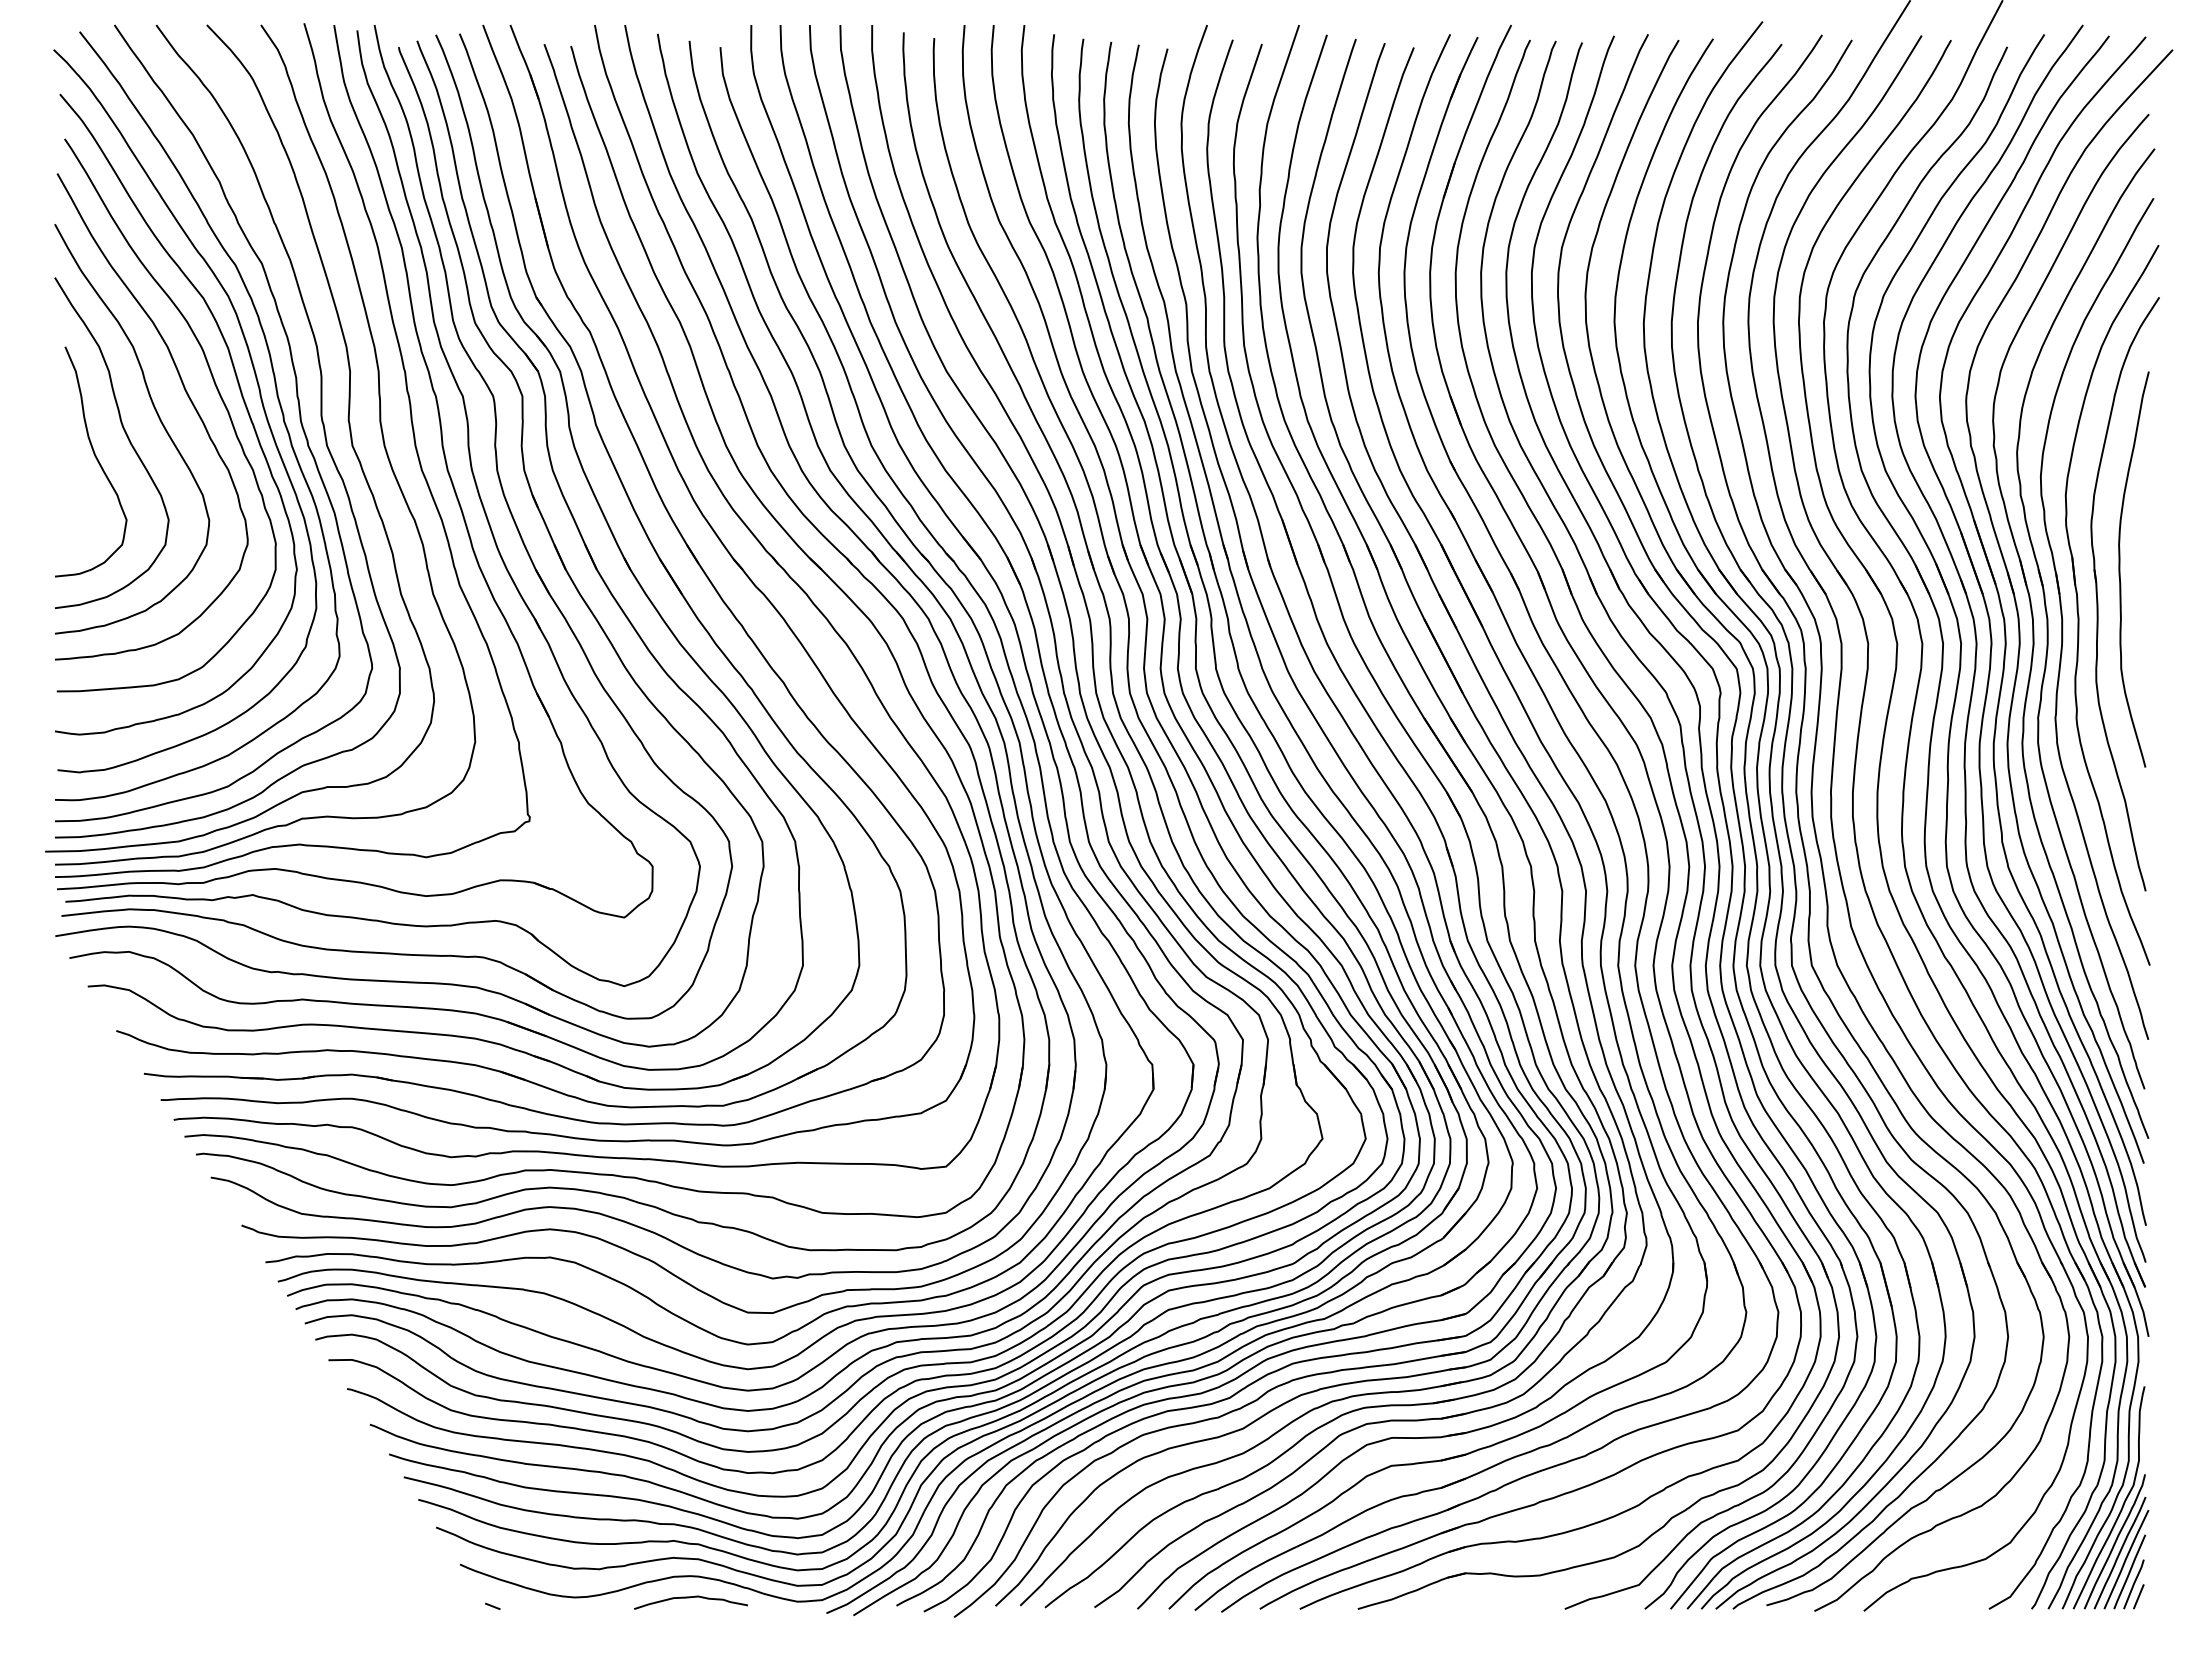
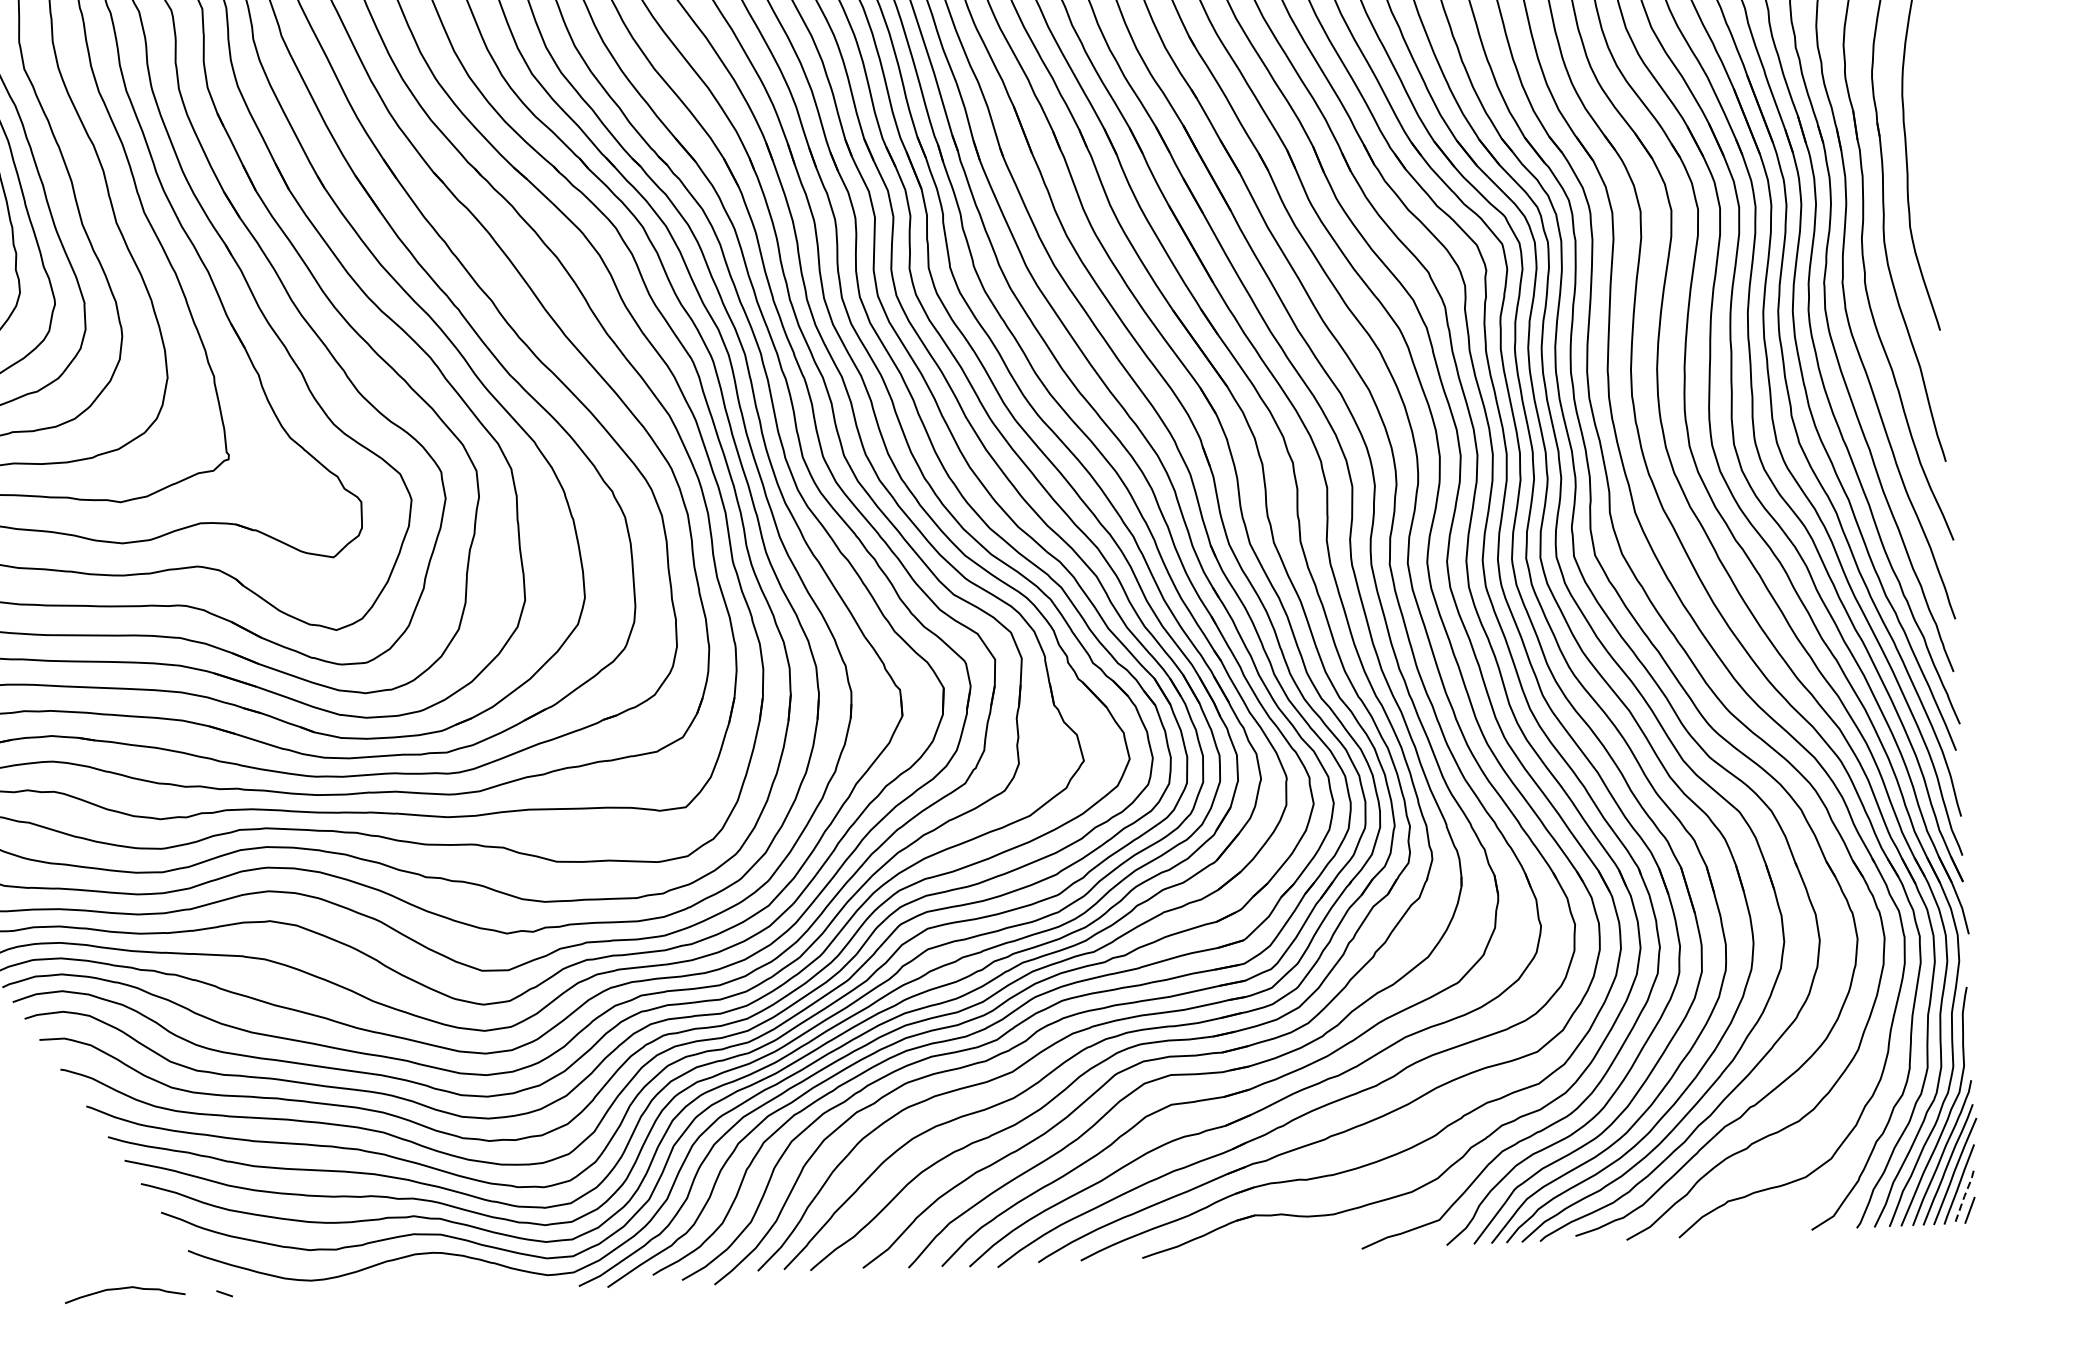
line: (2134, 1583) -> (1964, 1196), solid -> dashed
curve: (690, 1598) -> (124, 1289), moved

